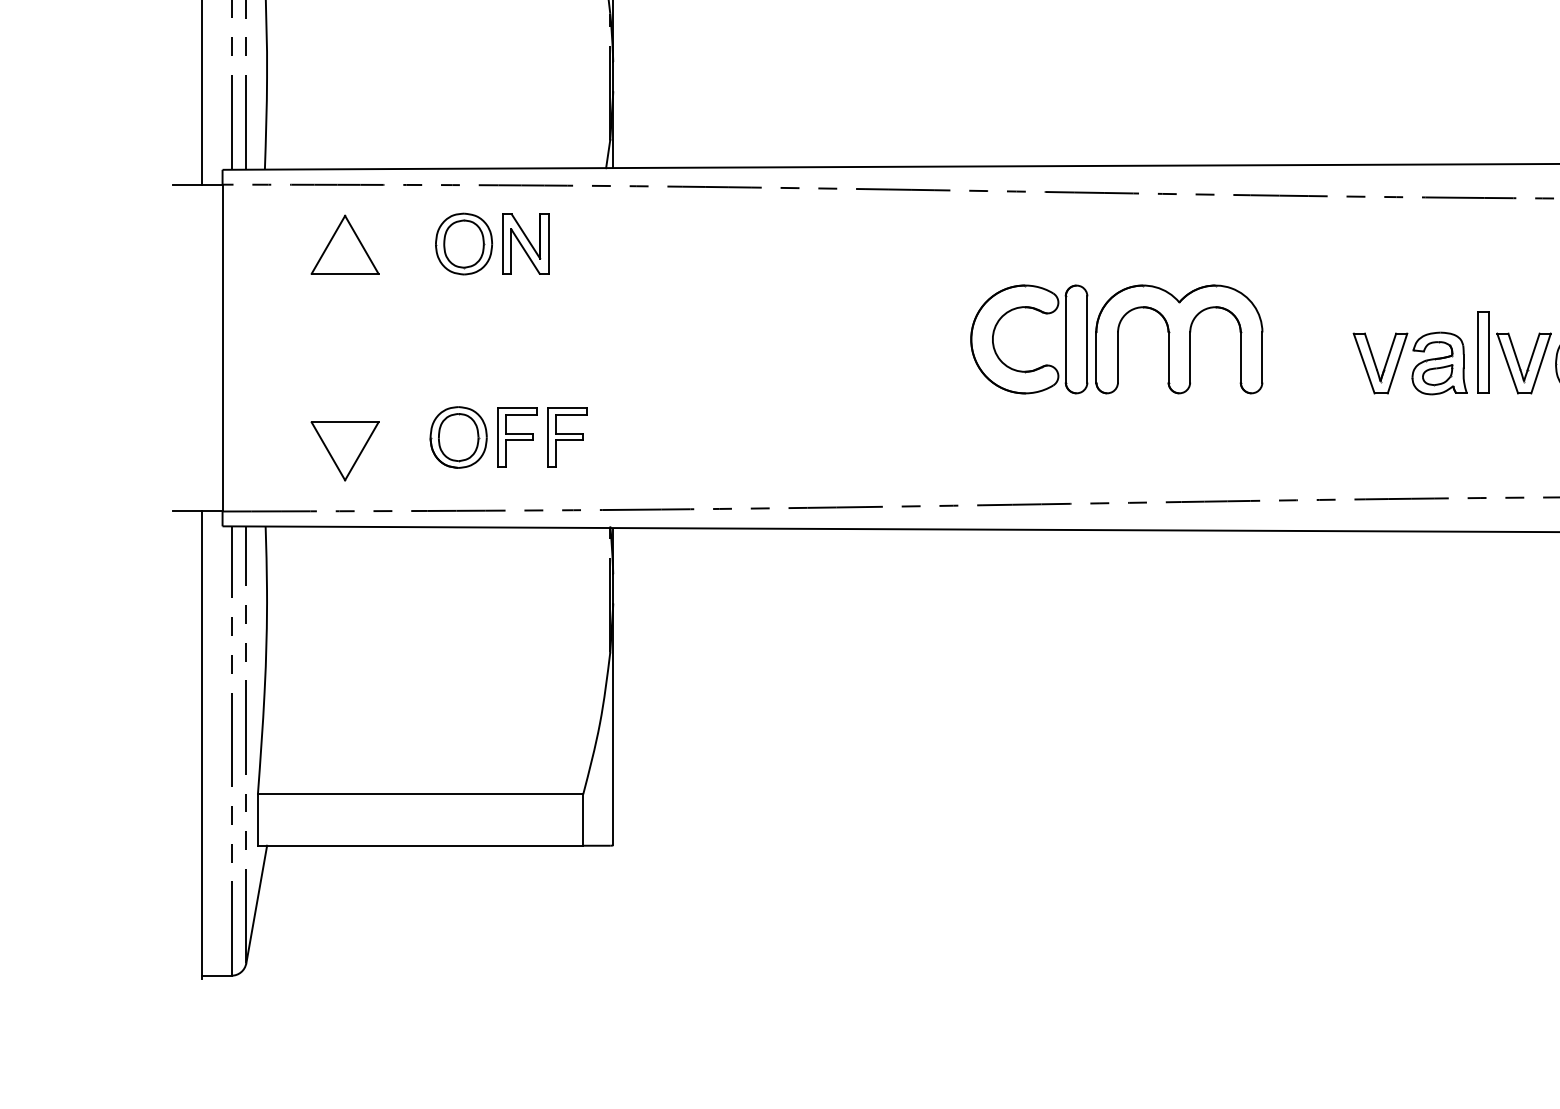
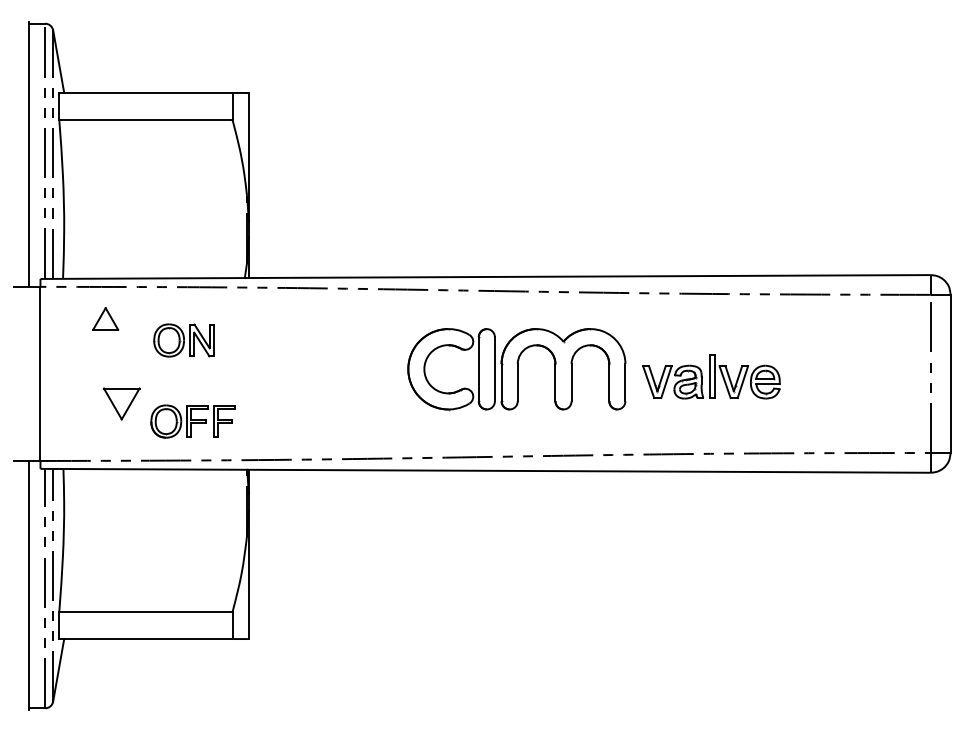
part: (344, 244) -> (105, 318), size x0.7
part: (491, 244) -> (183, 340), moved
part: (1116, 339) -> (516, 369), size x1.4
part: (344, 450) -> (121, 403), moved

